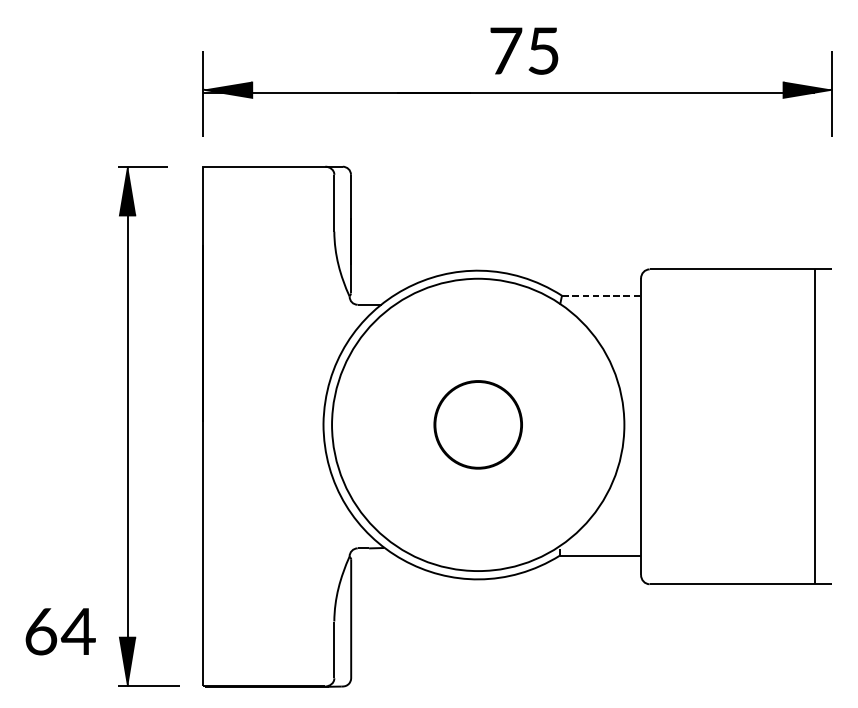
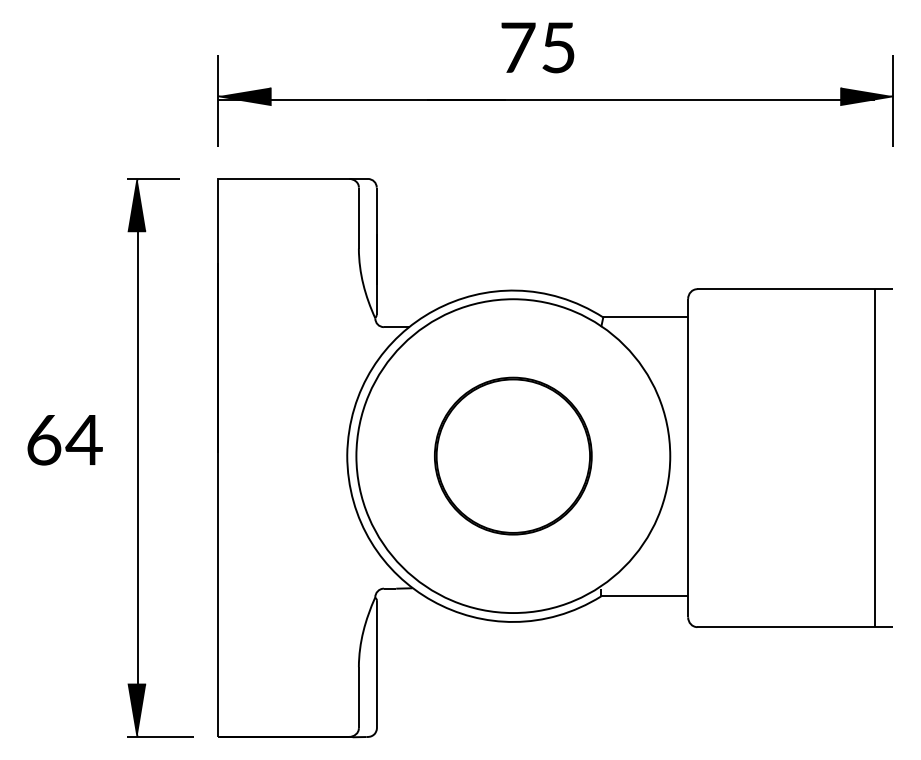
text: (524, 50) -> (537, 47), moved
line: (602, 295) -> (646, 317), dashed -> solid
part: (478, 424) -> (513, 455), size x1.67
text: (60, 632) -> (64, 440), moved

